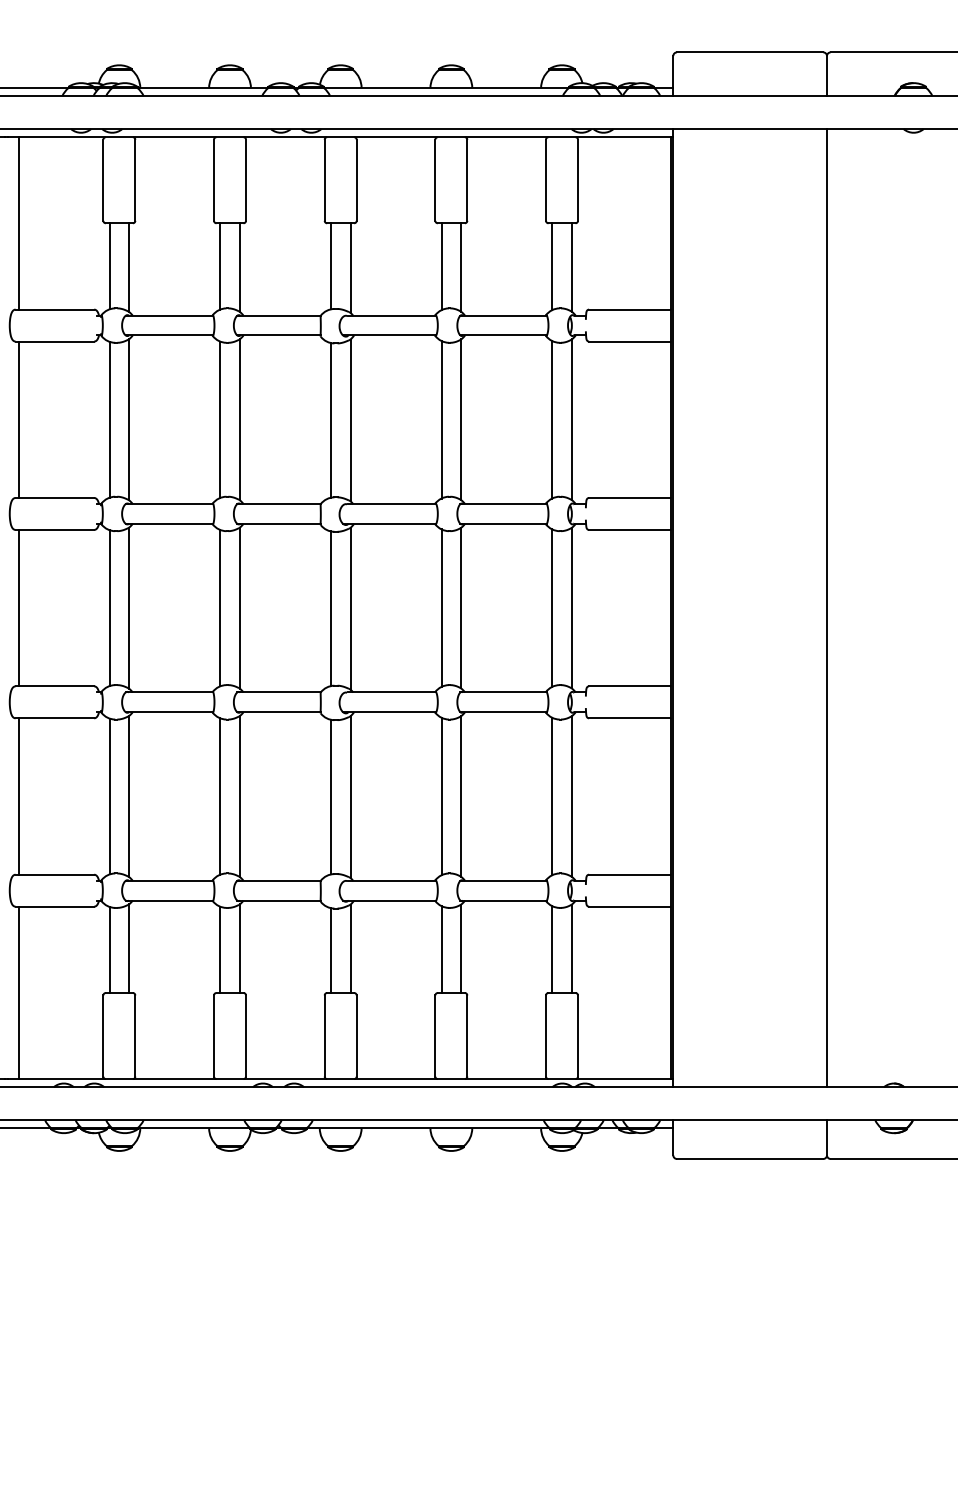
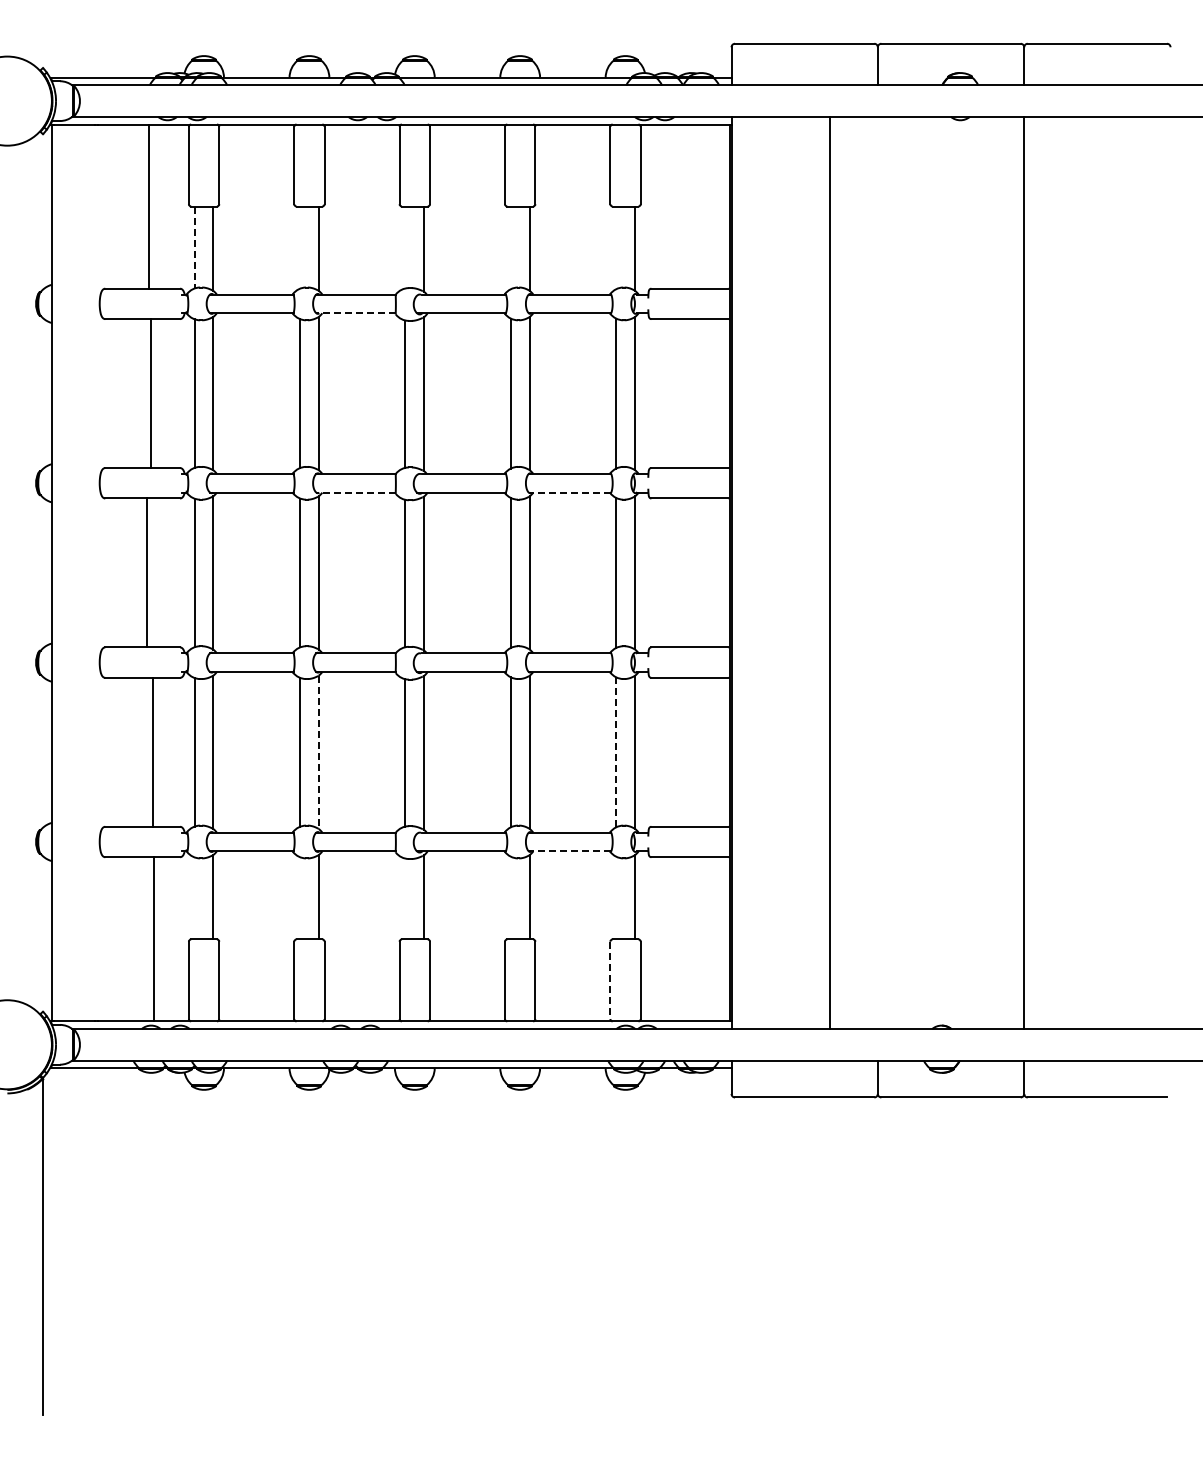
line: (18, 223) -> (149, 206), moved
line: (109, 266) -> (194, 247), solid -> dashed
line: (220, 266) -> (300, 247), removed
line: (330, 266) -> (405, 247), removed
line: (441, 266) -> (510, 247), removed
line: (552, 266) -> (616, 247), removed
line: (279, 335) -> (356, 313), solid -> dashed
line: (18, 419) -> (151, 393), moved
line: (279, 523) -> (356, 492), solid -> dashed
line: (503, 523) -> (569, 492), solid -> dashed
line: (18, 607) -> (147, 572), moved
line: (826, 607) -> (829, 572), moved
line: (18, 795) -> (153, 751), moved
line: (239, 796) -> (318, 752), solid -> dashed
line: (552, 796) -> (616, 752), solid -> dashed
line: (503, 900) -> (569, 851), solid -> dashed
line: (441, 948) -> (510, 897), removed
line: (552, 948) -> (616, 897), removed
line: (109, 950) -> (194, 898), removed
line: (220, 950) -> (300, 898), removed
line: (330, 950) -> (405, 898), removed
line: (18, 993) -> (154, 939), moved
line: (546, 1036) -> (610, 980), solid -> dashed

